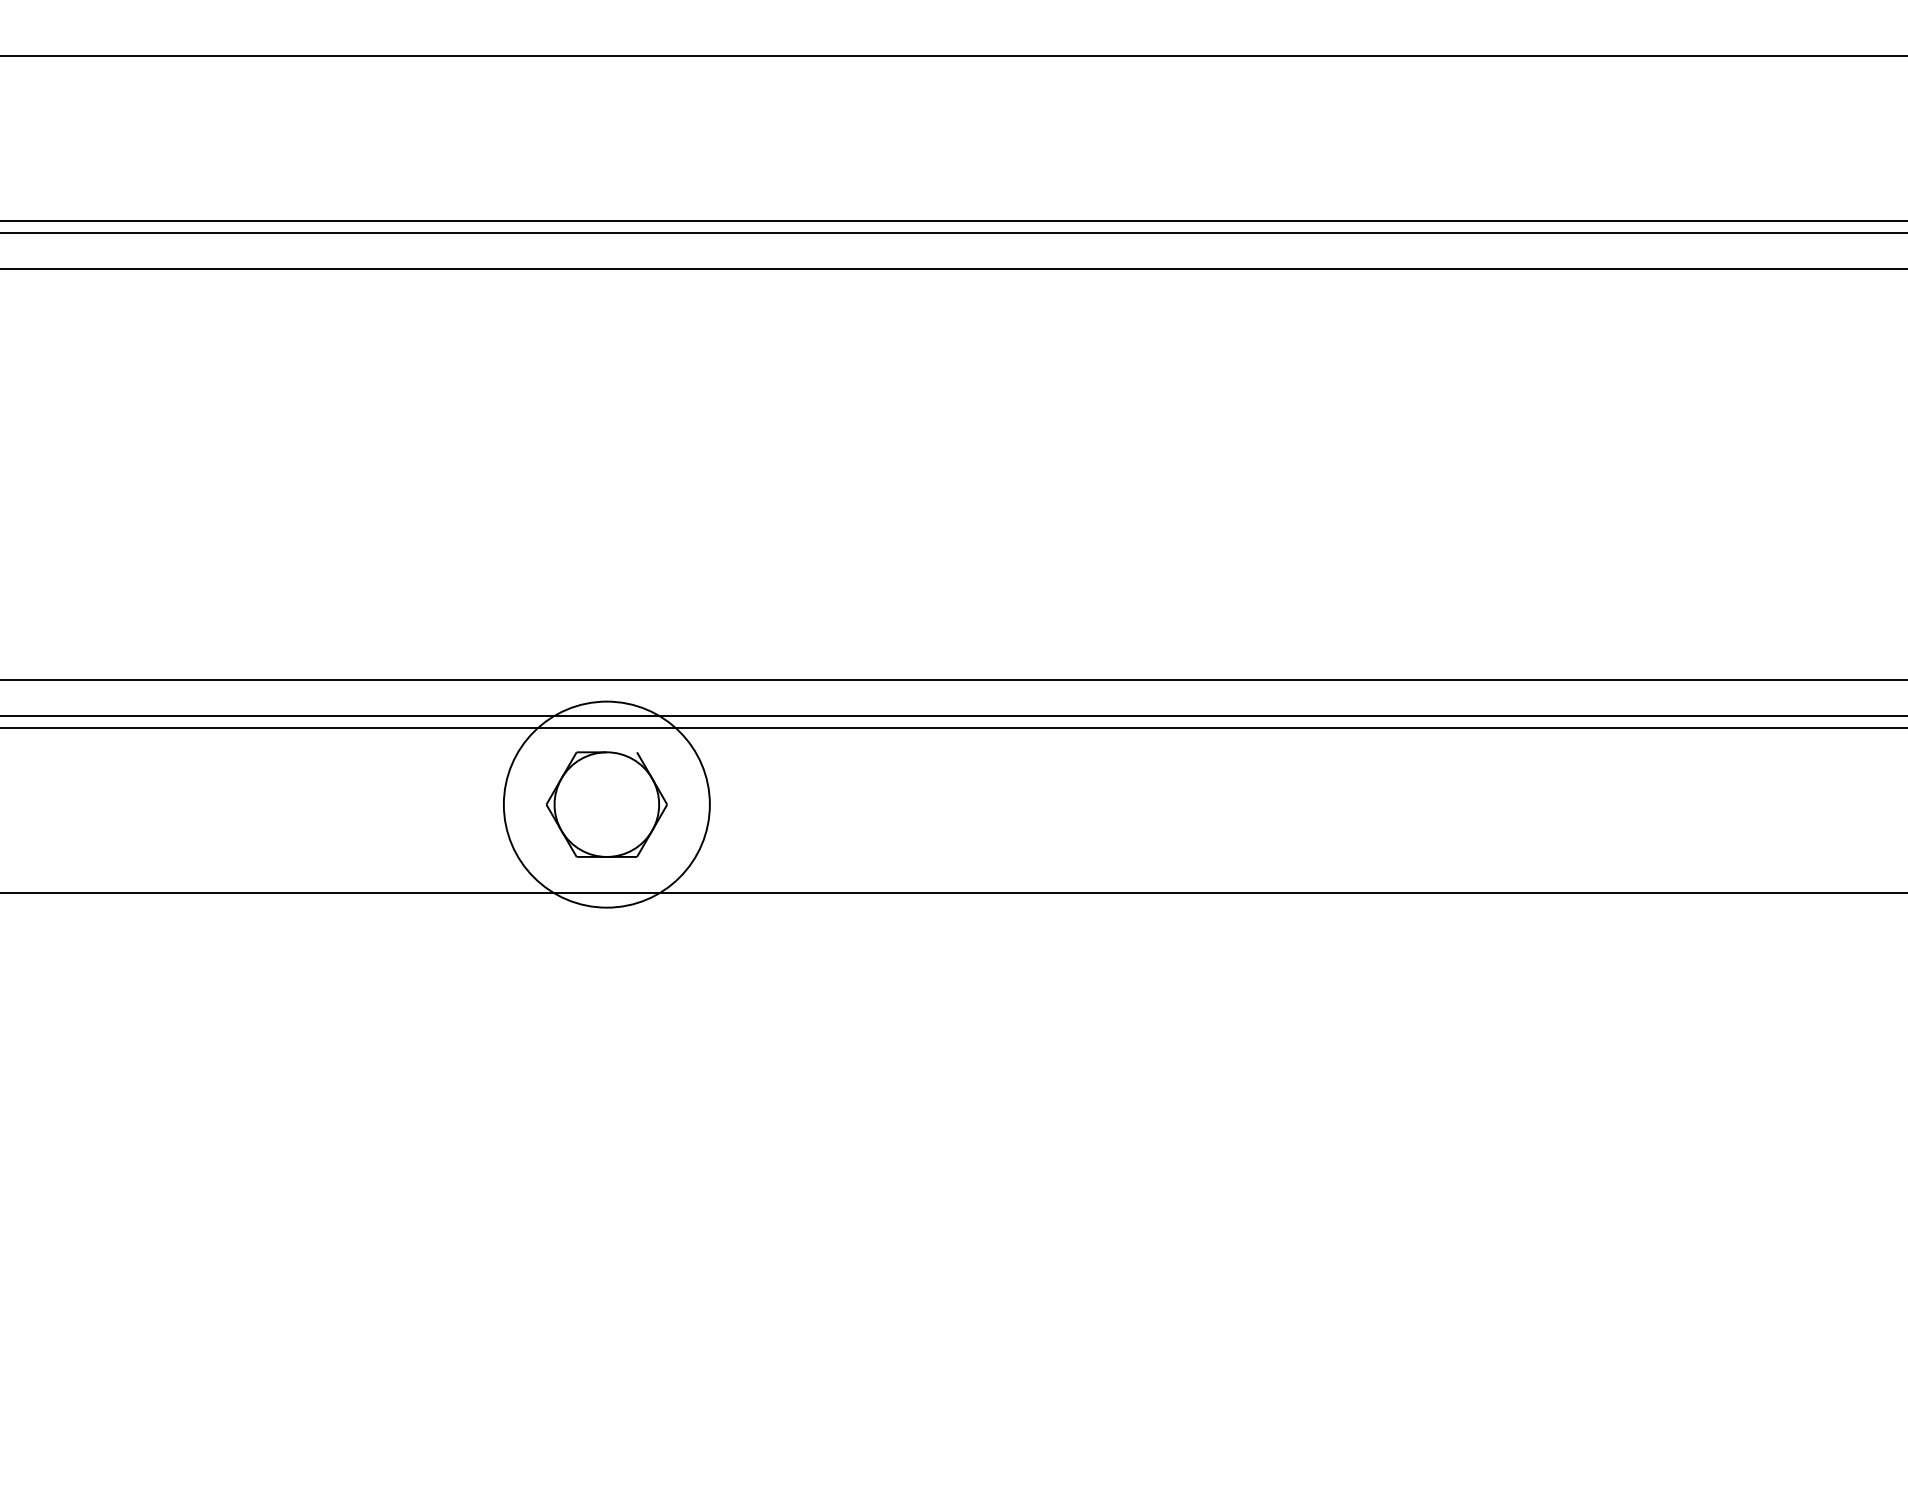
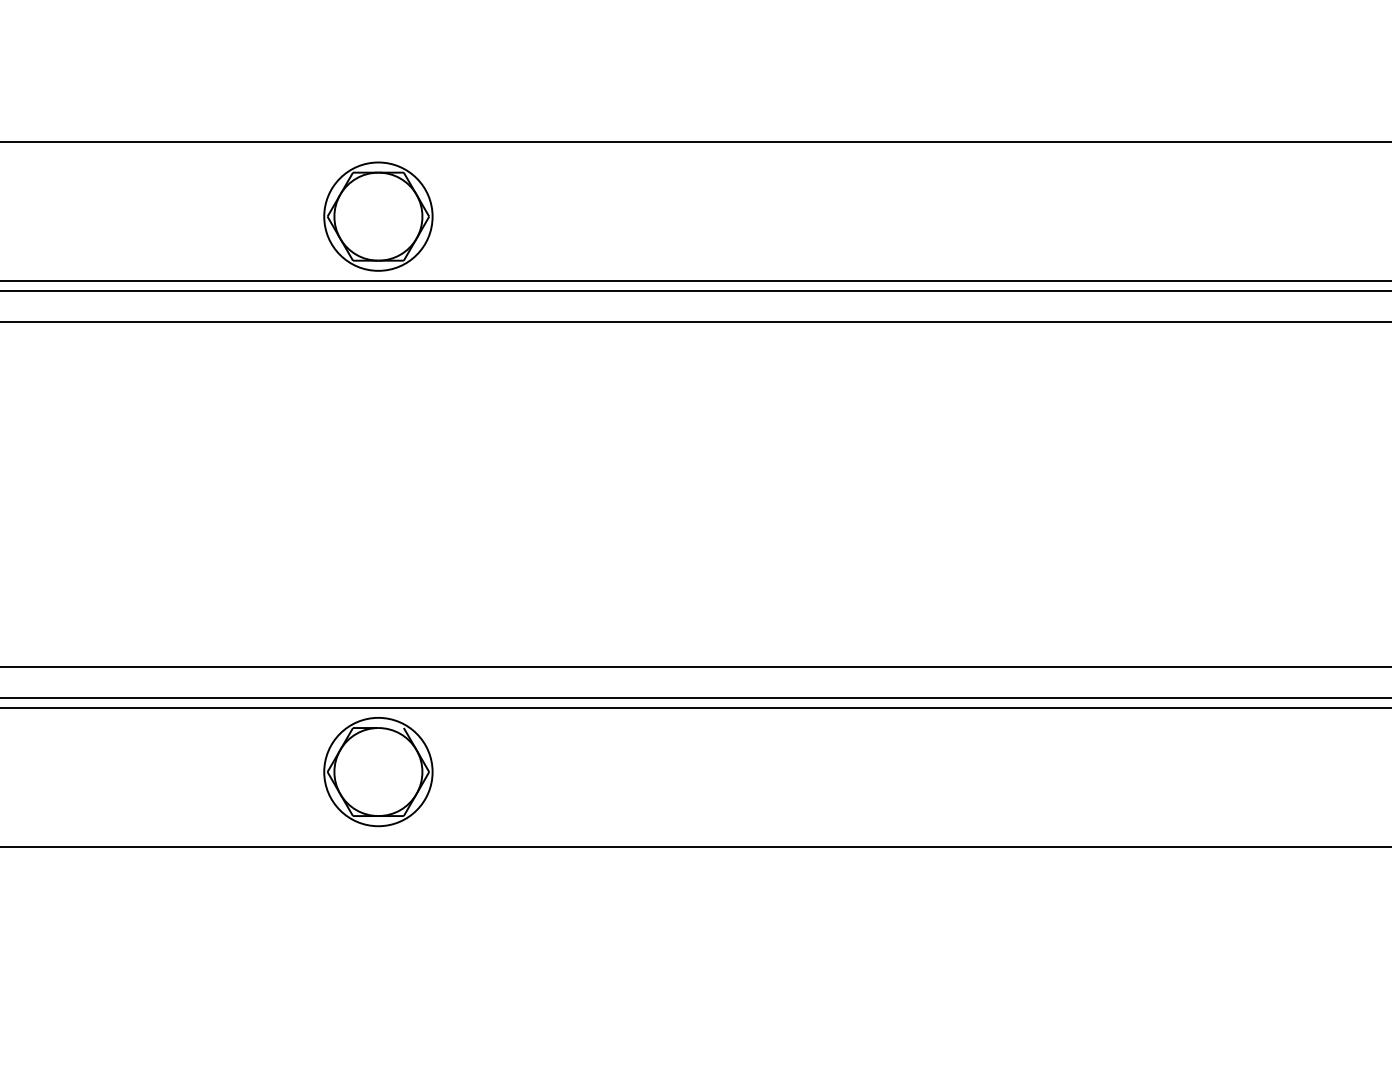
part: (606, 144) -> (378, 216), added
circle: (606, 804) -> (378, 771), size x0.62

